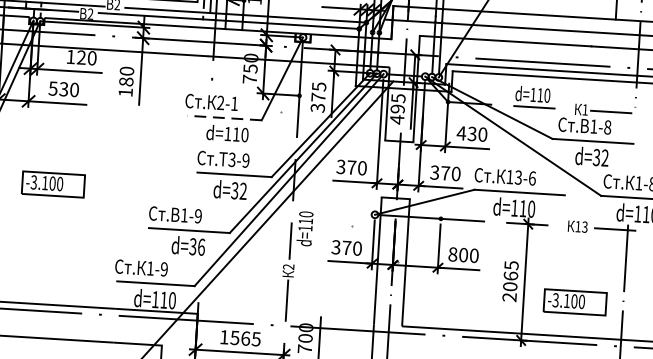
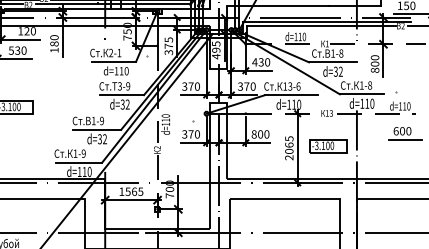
line: (223, 117) -> (113, 61), dashed -> solid
text: (202, 247) -> (105, 139), d=36 -> d=32
part: (575, 302) -> (328, 146), moved

